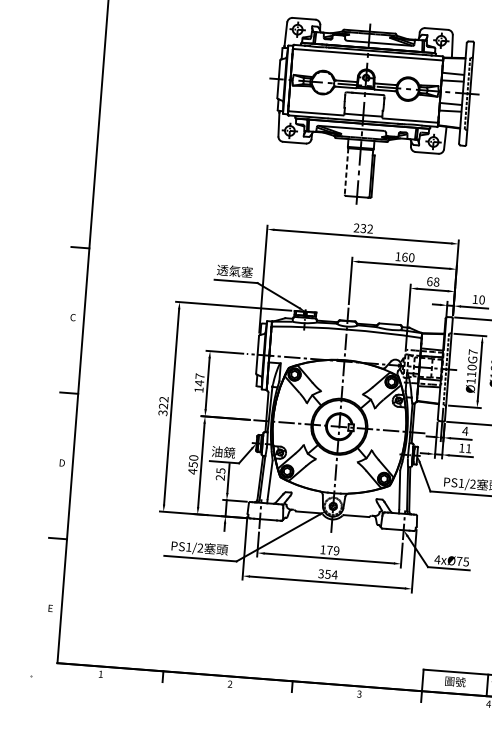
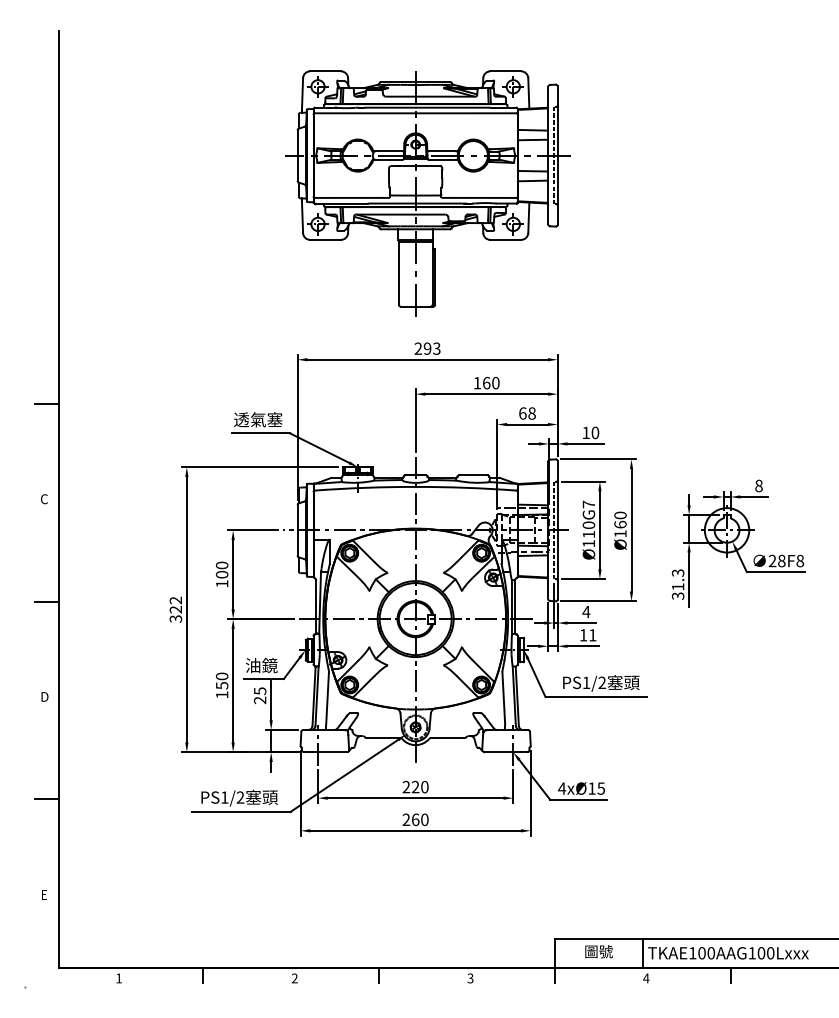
line: (346, 171) -> (398, 273), dashed -> solid
text: (366, 228) -> (431, 348), 232 -> 293
text: (199, 379) -> (221, 569), 147 -> 100
text: (193, 471) -> (222, 694), 450 -> 150
text: (329, 549) -> (415, 786), 179 -> 220
text: (459, 561) -> (591, 788), 4xØ75 -> 4xØ15
text: (327, 574) -> (415, 819), 354 -> 260

